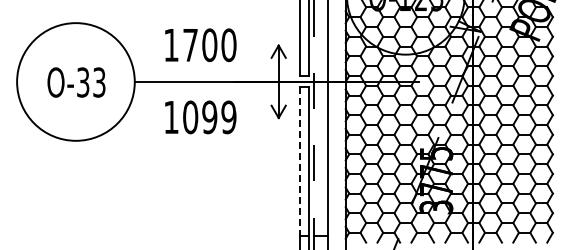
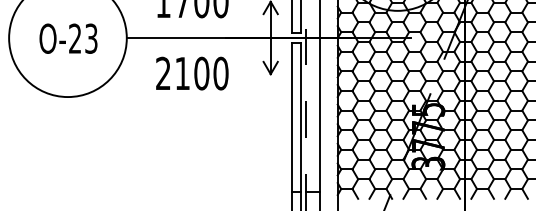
text: (83, 82) -> (75, 38), O-33 -> O-23
text: (200, 117) -> (192, 73), 1099 -> 2100
line: (299, 161) -> (291, 117), dashed -> solid

